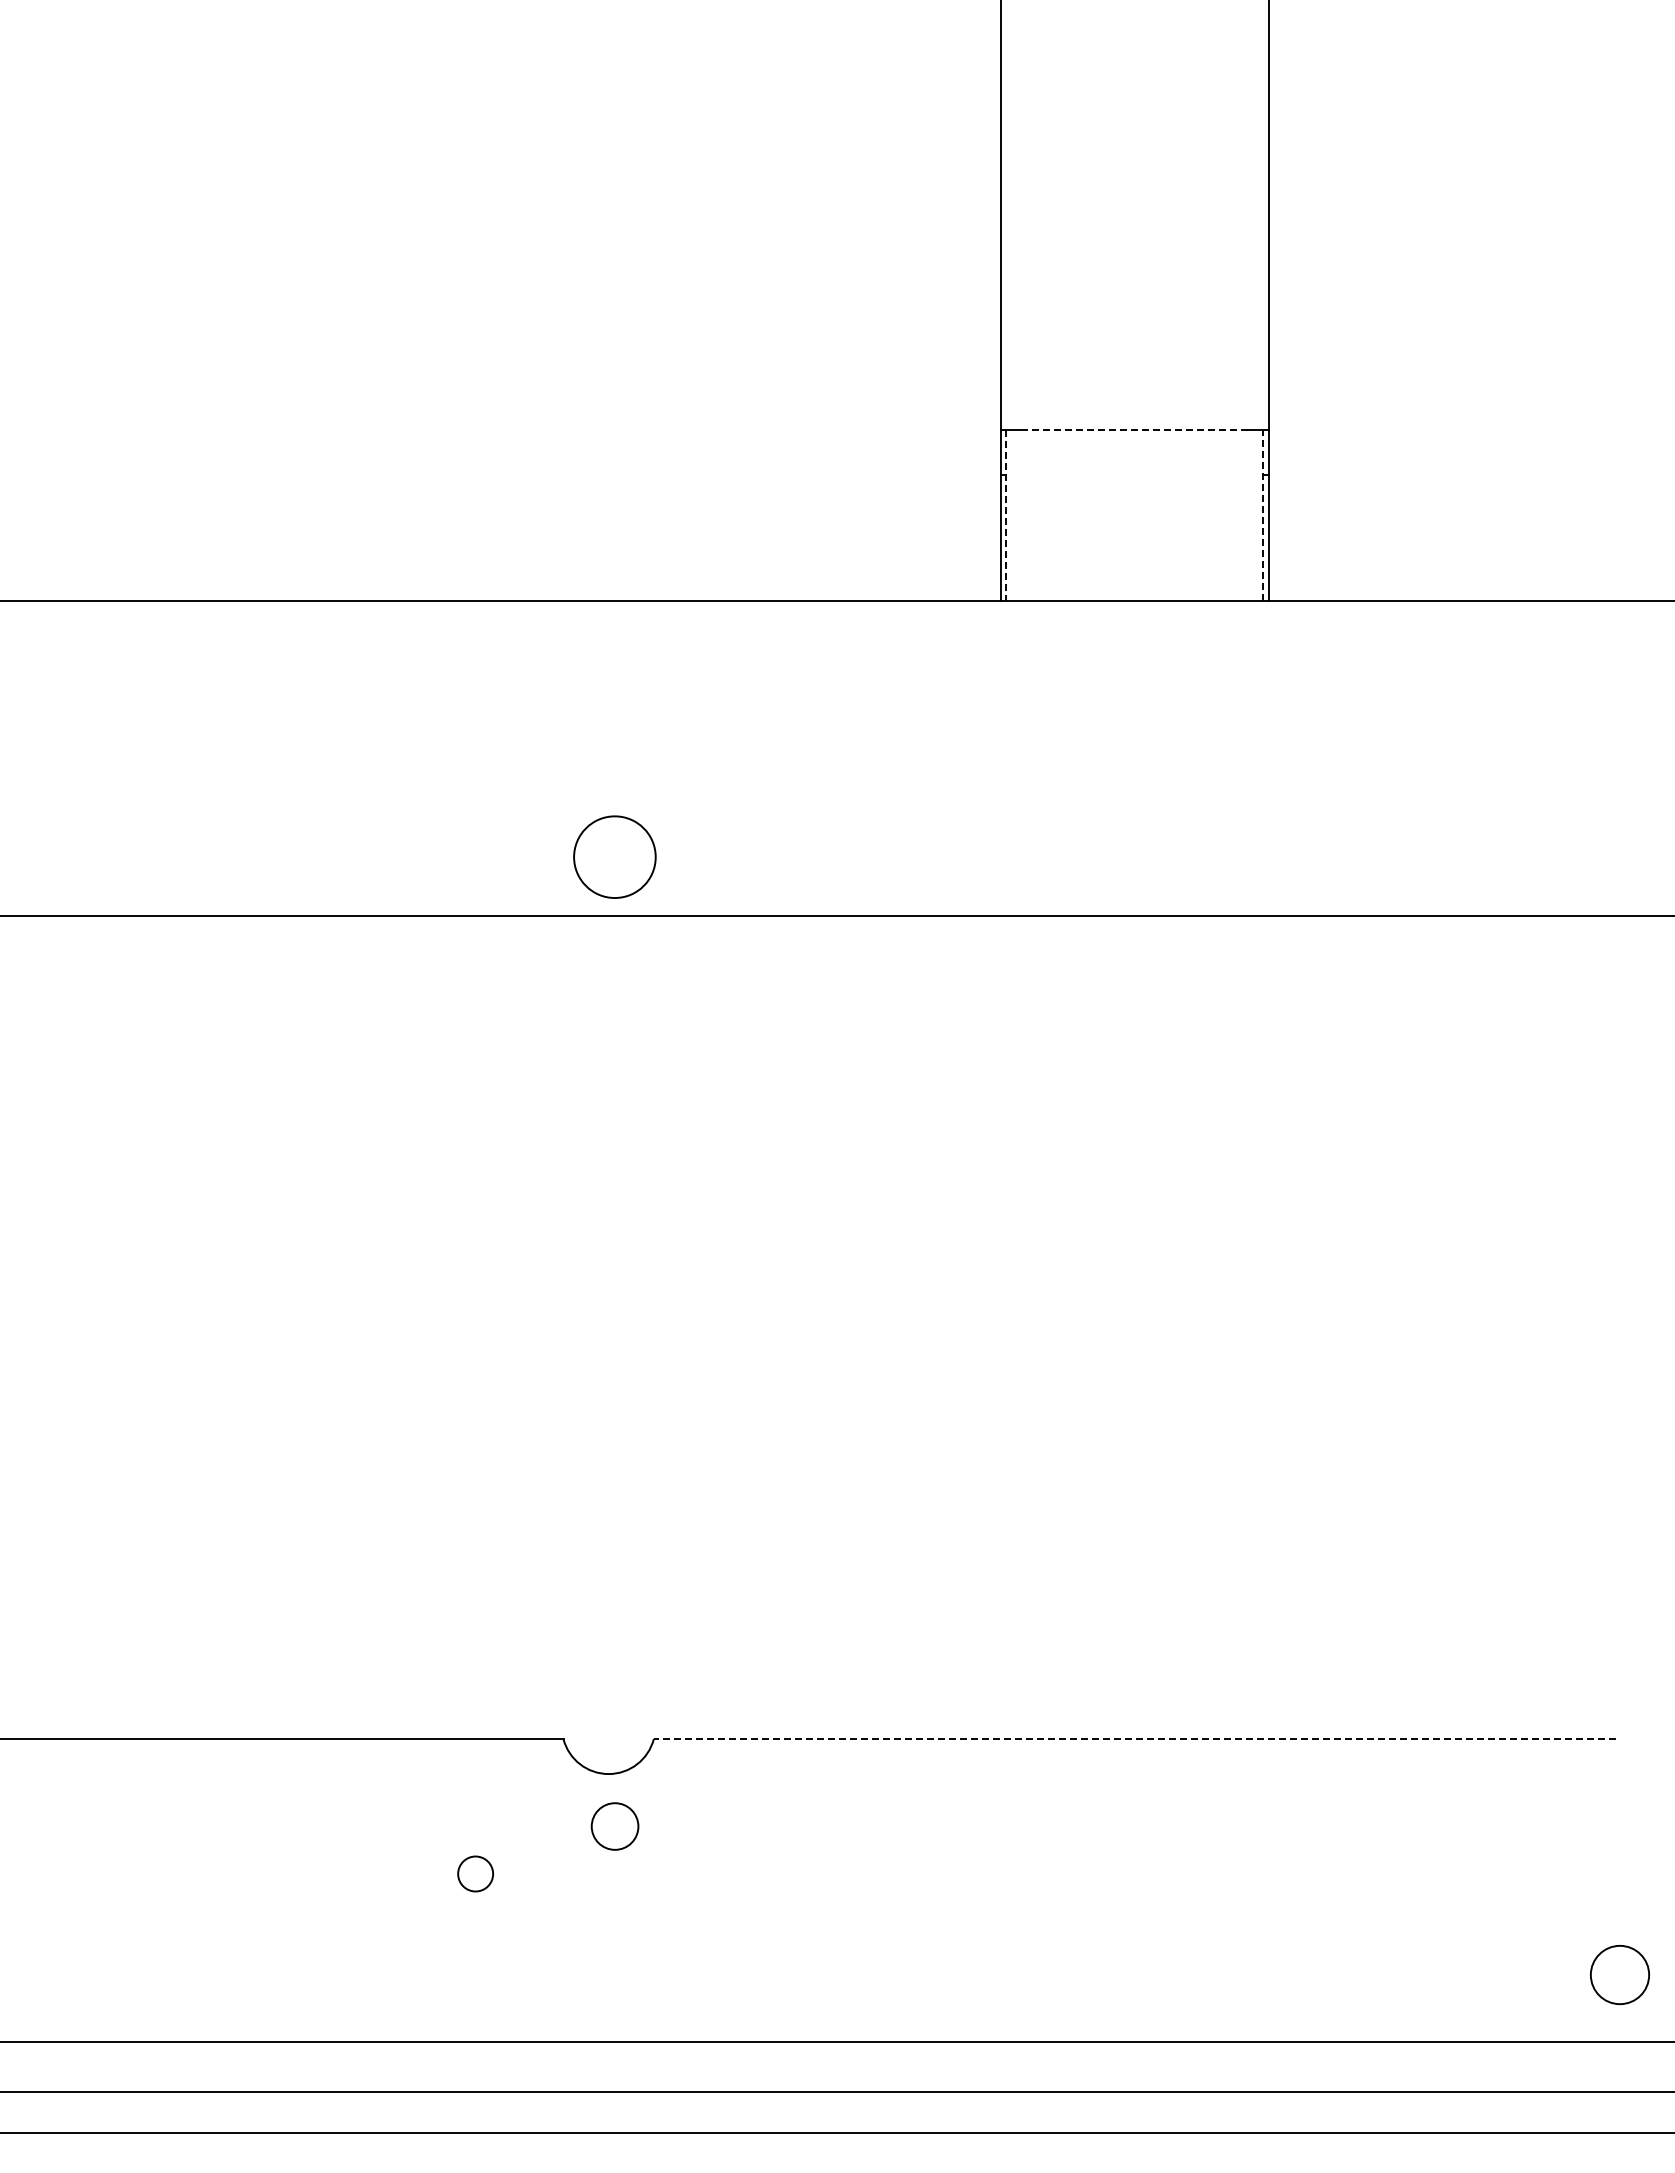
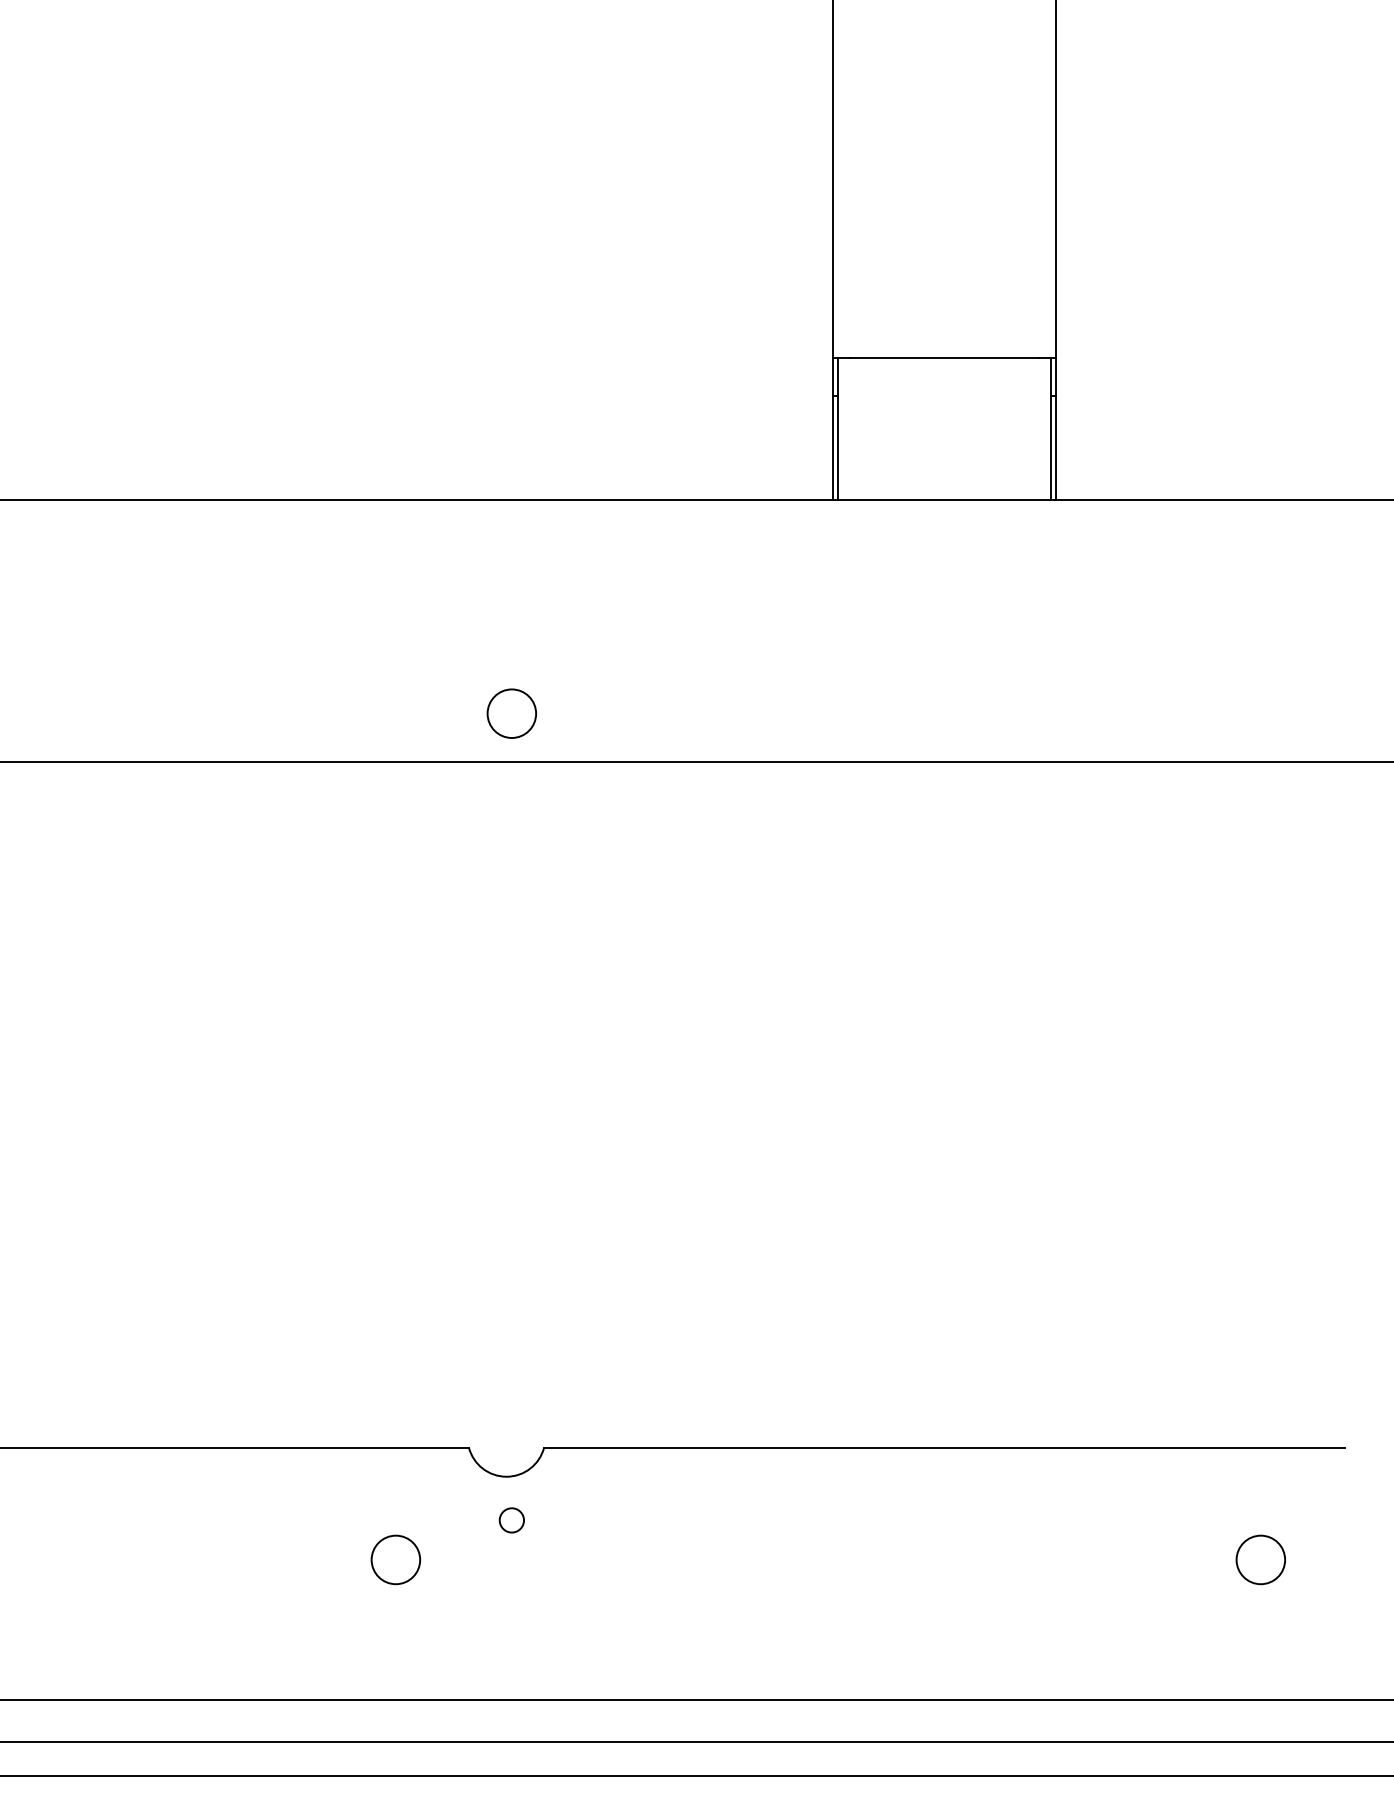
line: (1134, 429) -> (944, 357), dashed -> solid
line: (1263, 514) -> (1051, 428), dashed -> solid
line: (1006, 515) -> (837, 429), dashed -> solid
circle: (615, 857) -> (512, 713), size x0.71
line: (1134, 1739) -> (944, 1447), dashed -> solid
circle: (614, 1826) -> (511, 1520), size x0.62
circle: (475, 1873) -> (395, 1559), size x1.67
circle: (1619, 1974) -> (1260, 1559), moved

